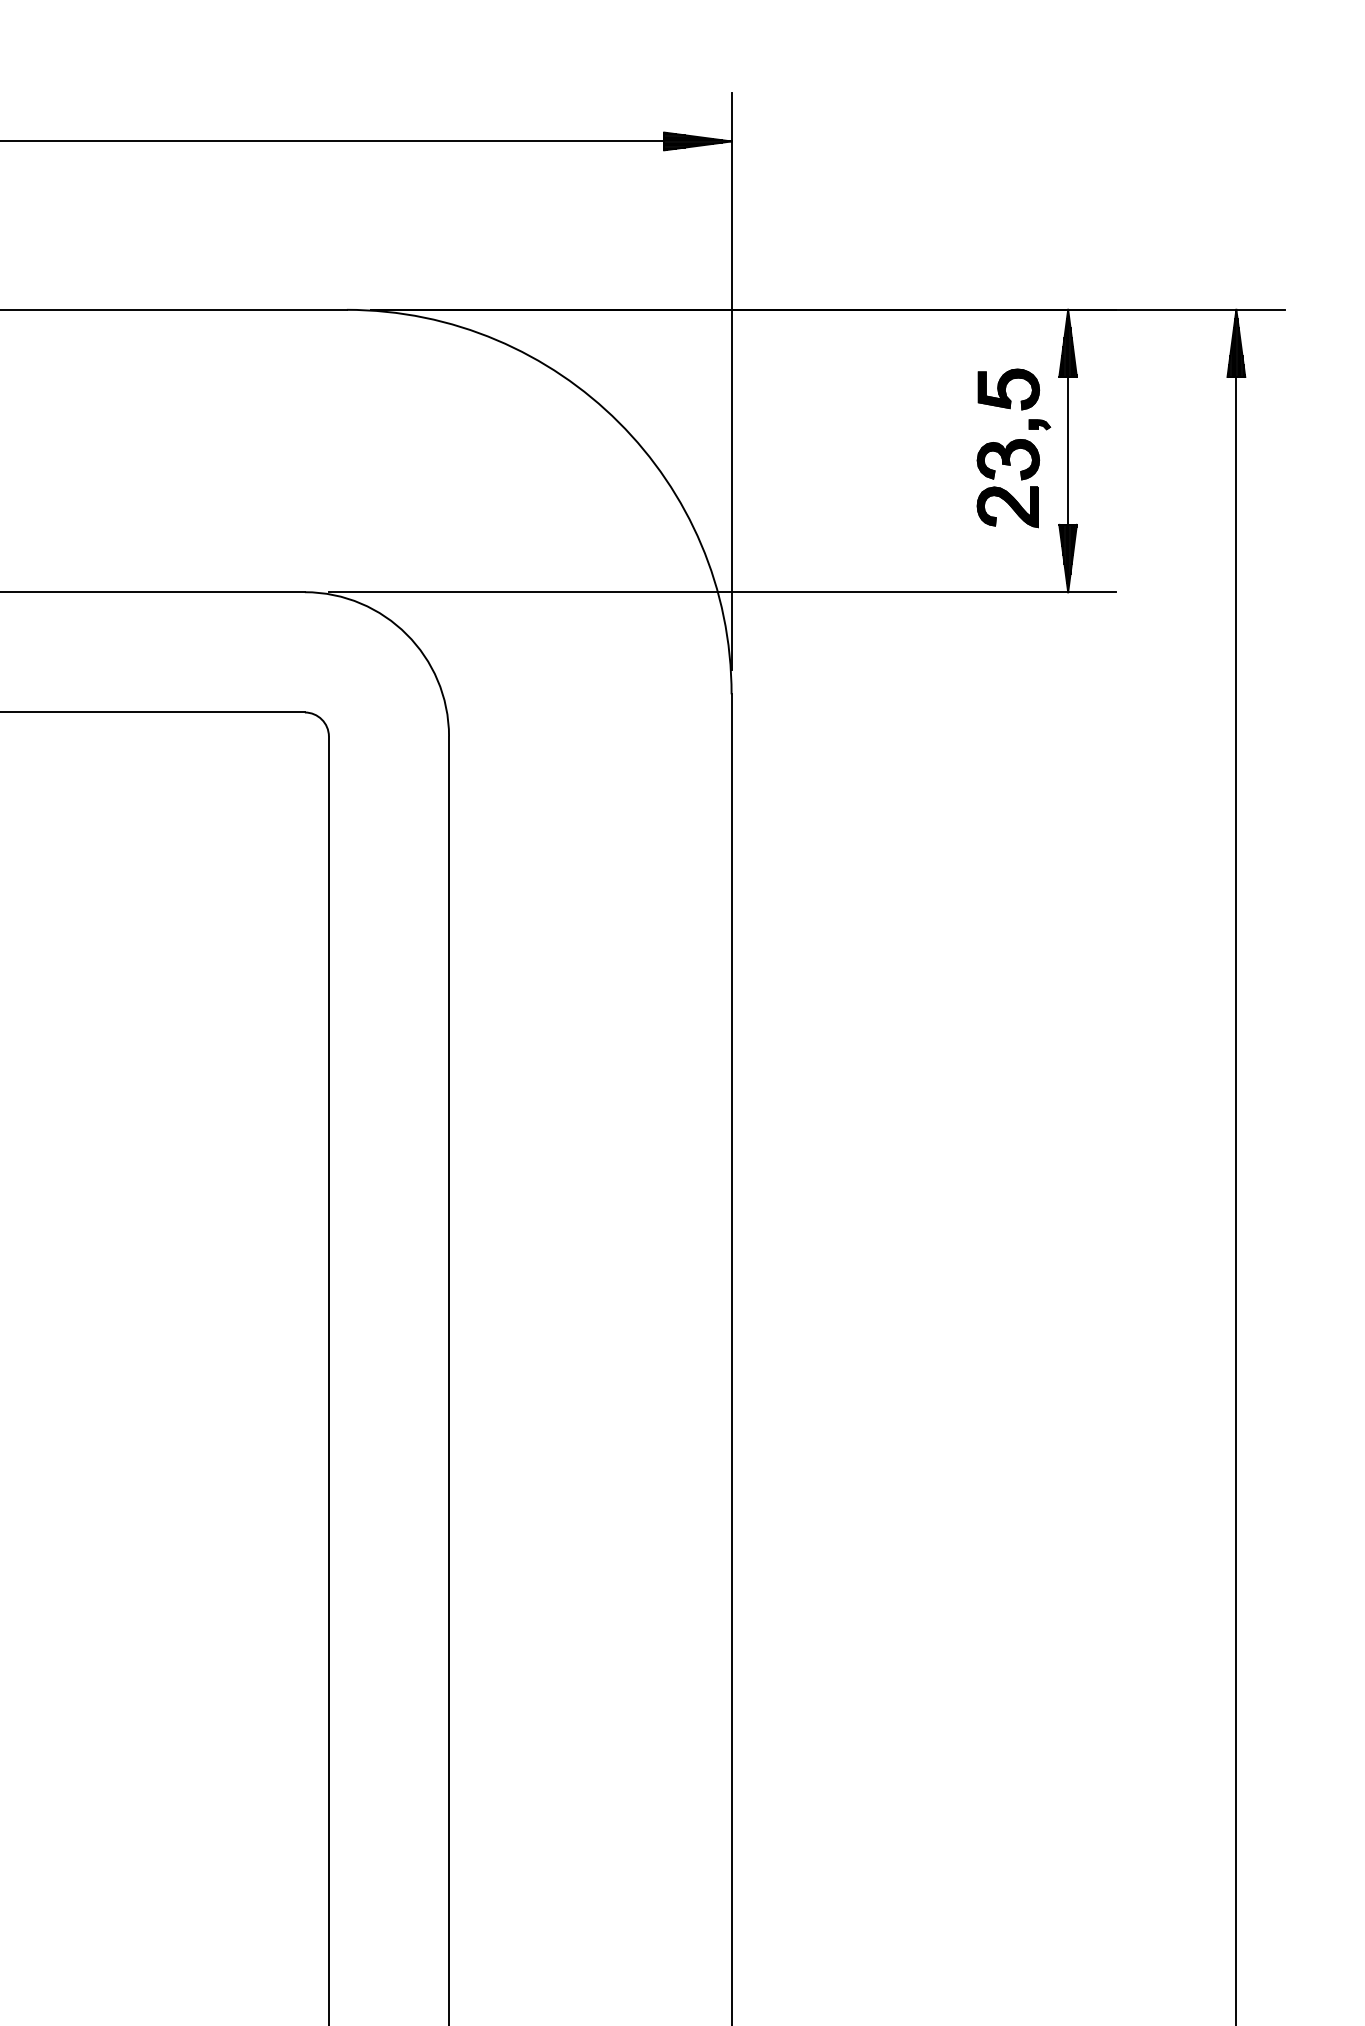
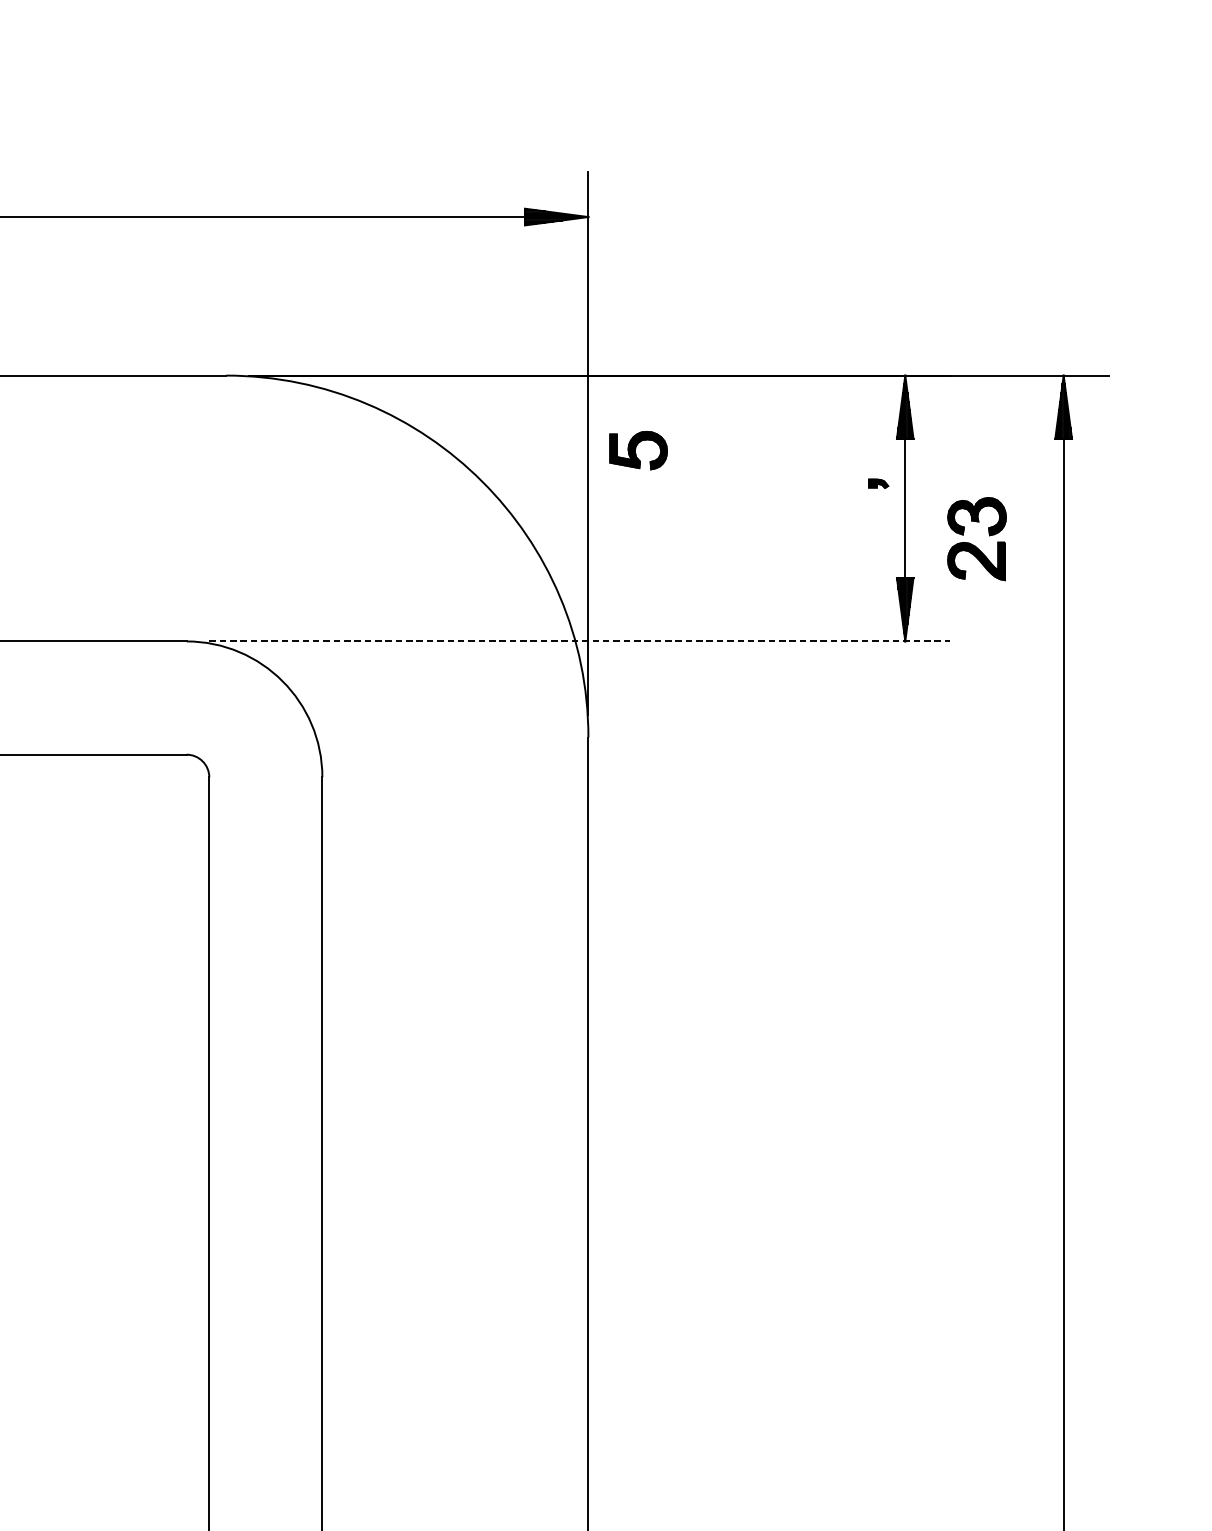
part: (1008, 389) -> (638, 450), moved
part: (1004, 489) -> (973, 544), moved
line: (722, 592) -> (579, 641), solid -> dashed

